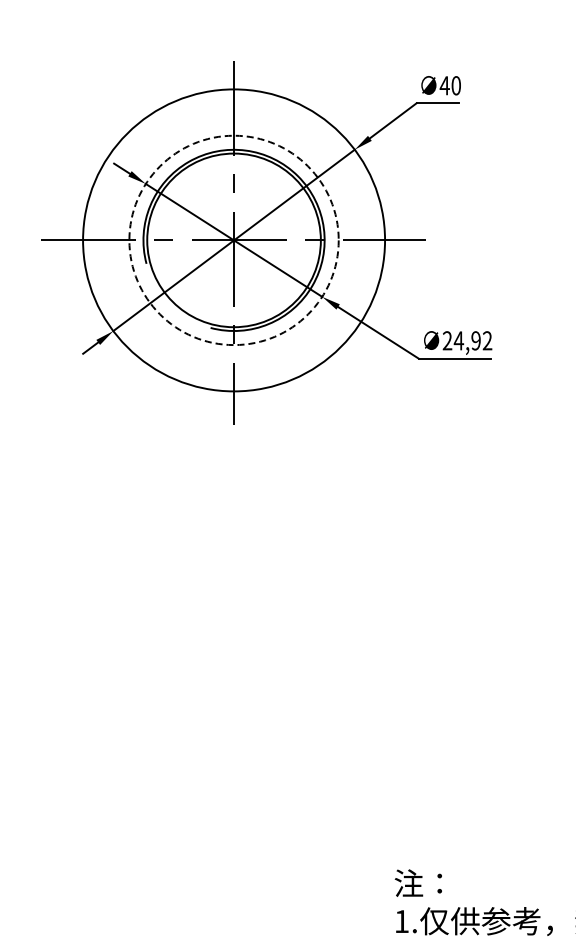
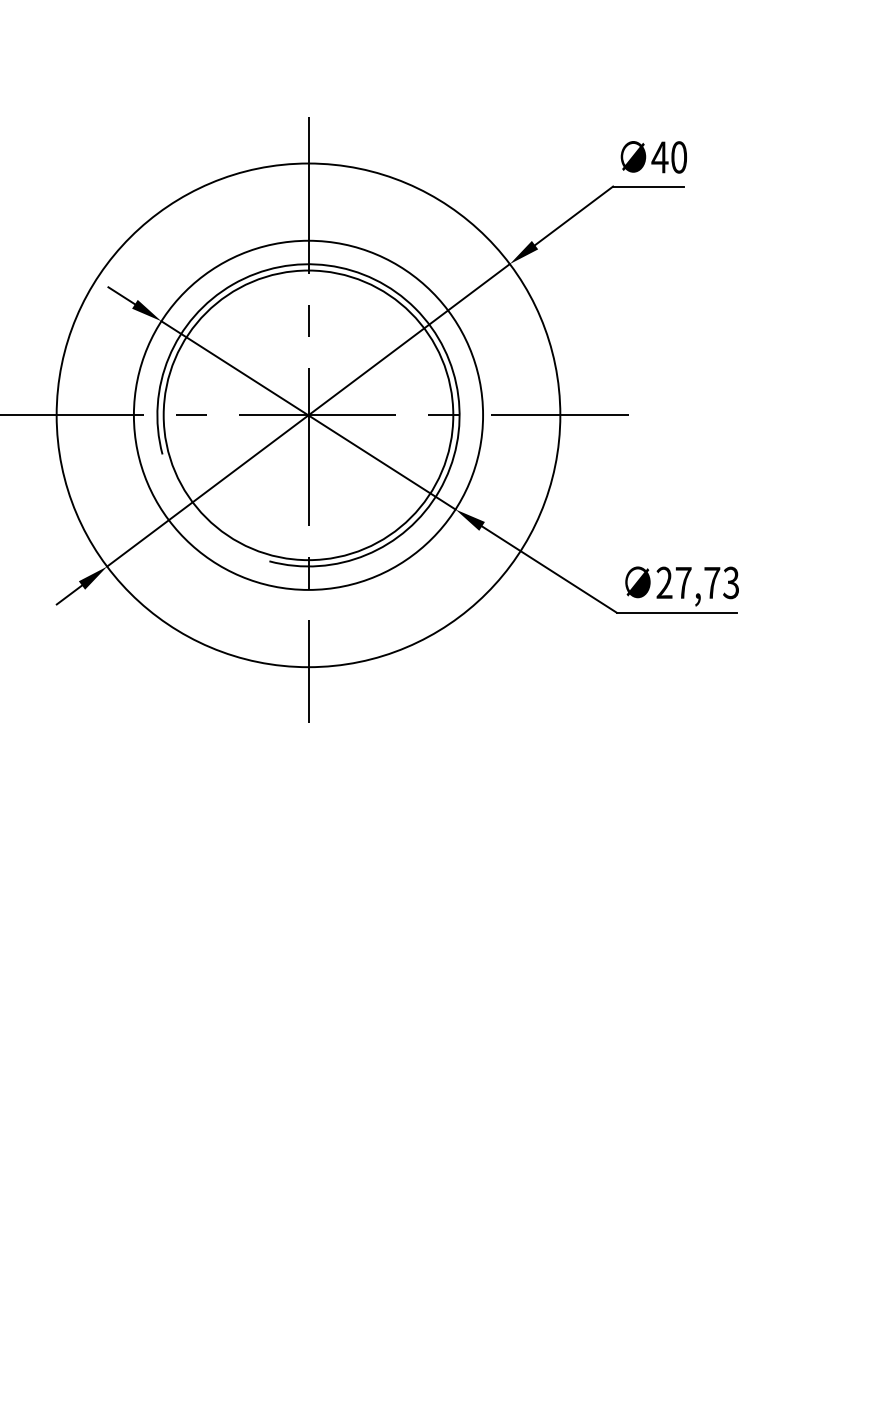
circle: (233, 240) -> (307, 415), dashed -> solid
text: (472, 340) -> (706, 582), 24,92 -> 27,73

